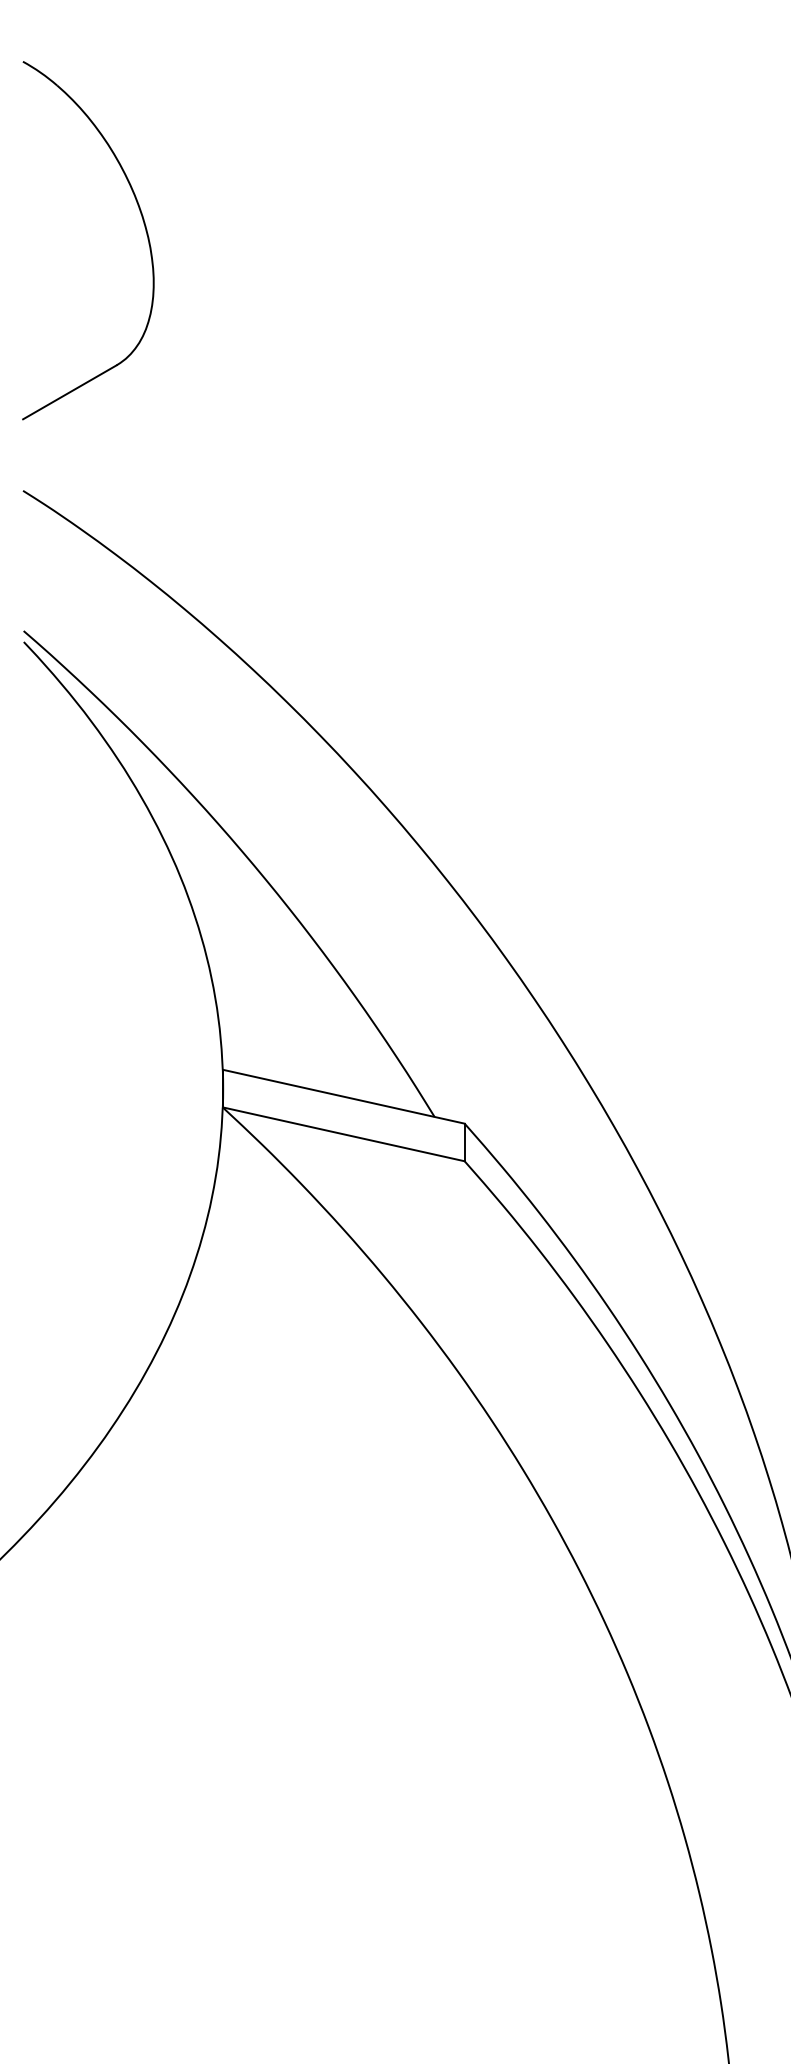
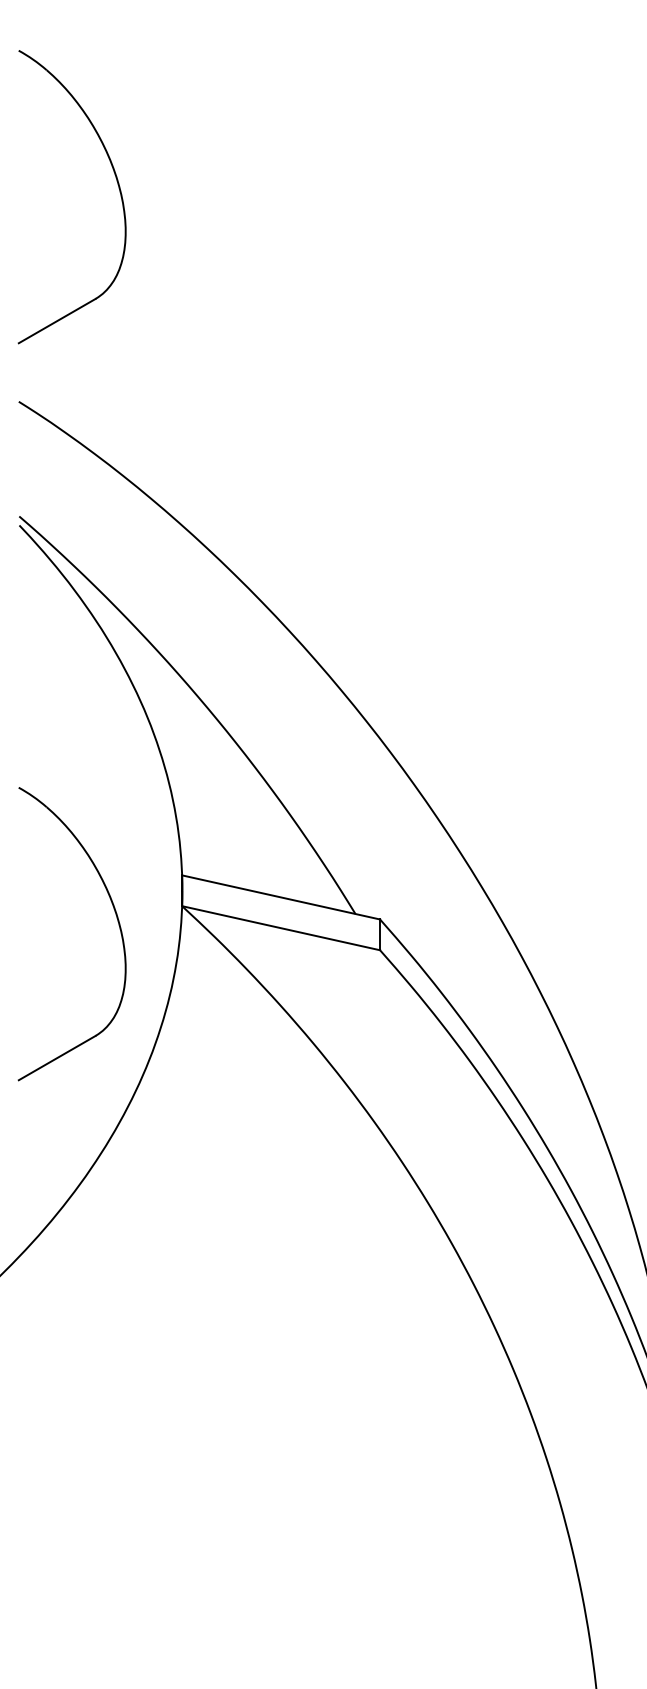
part: (142, 1122) -> (116, 918), added

